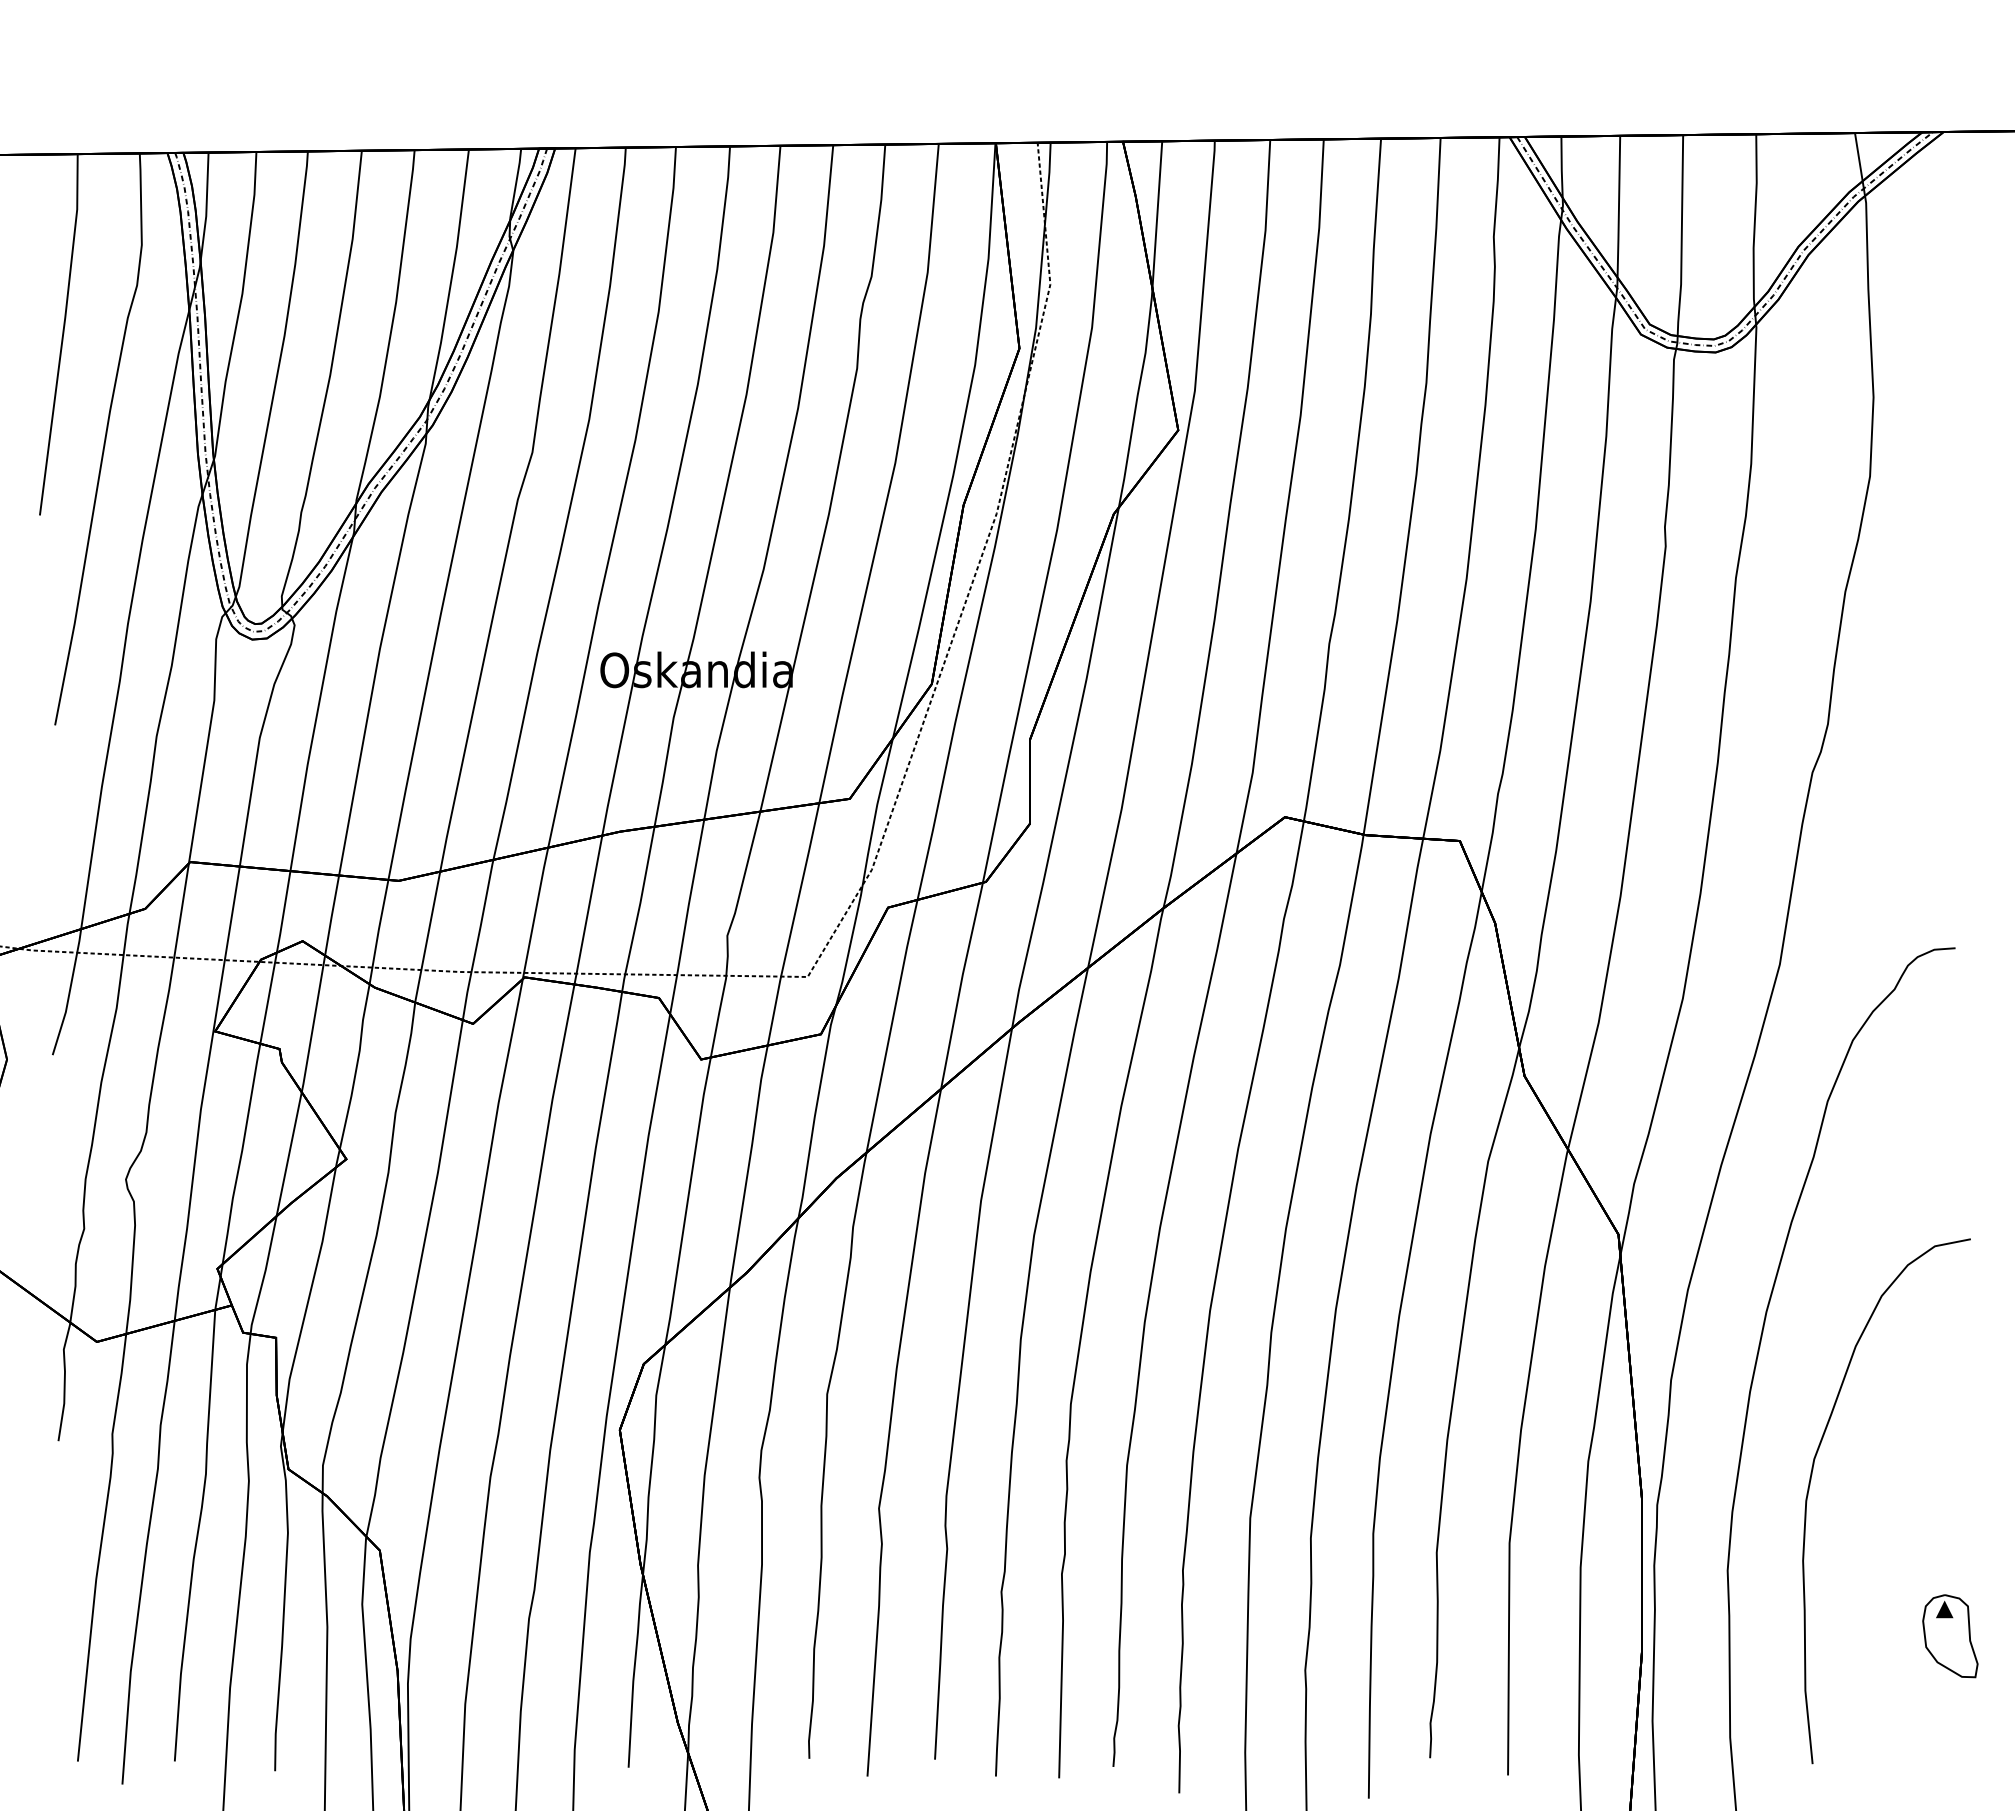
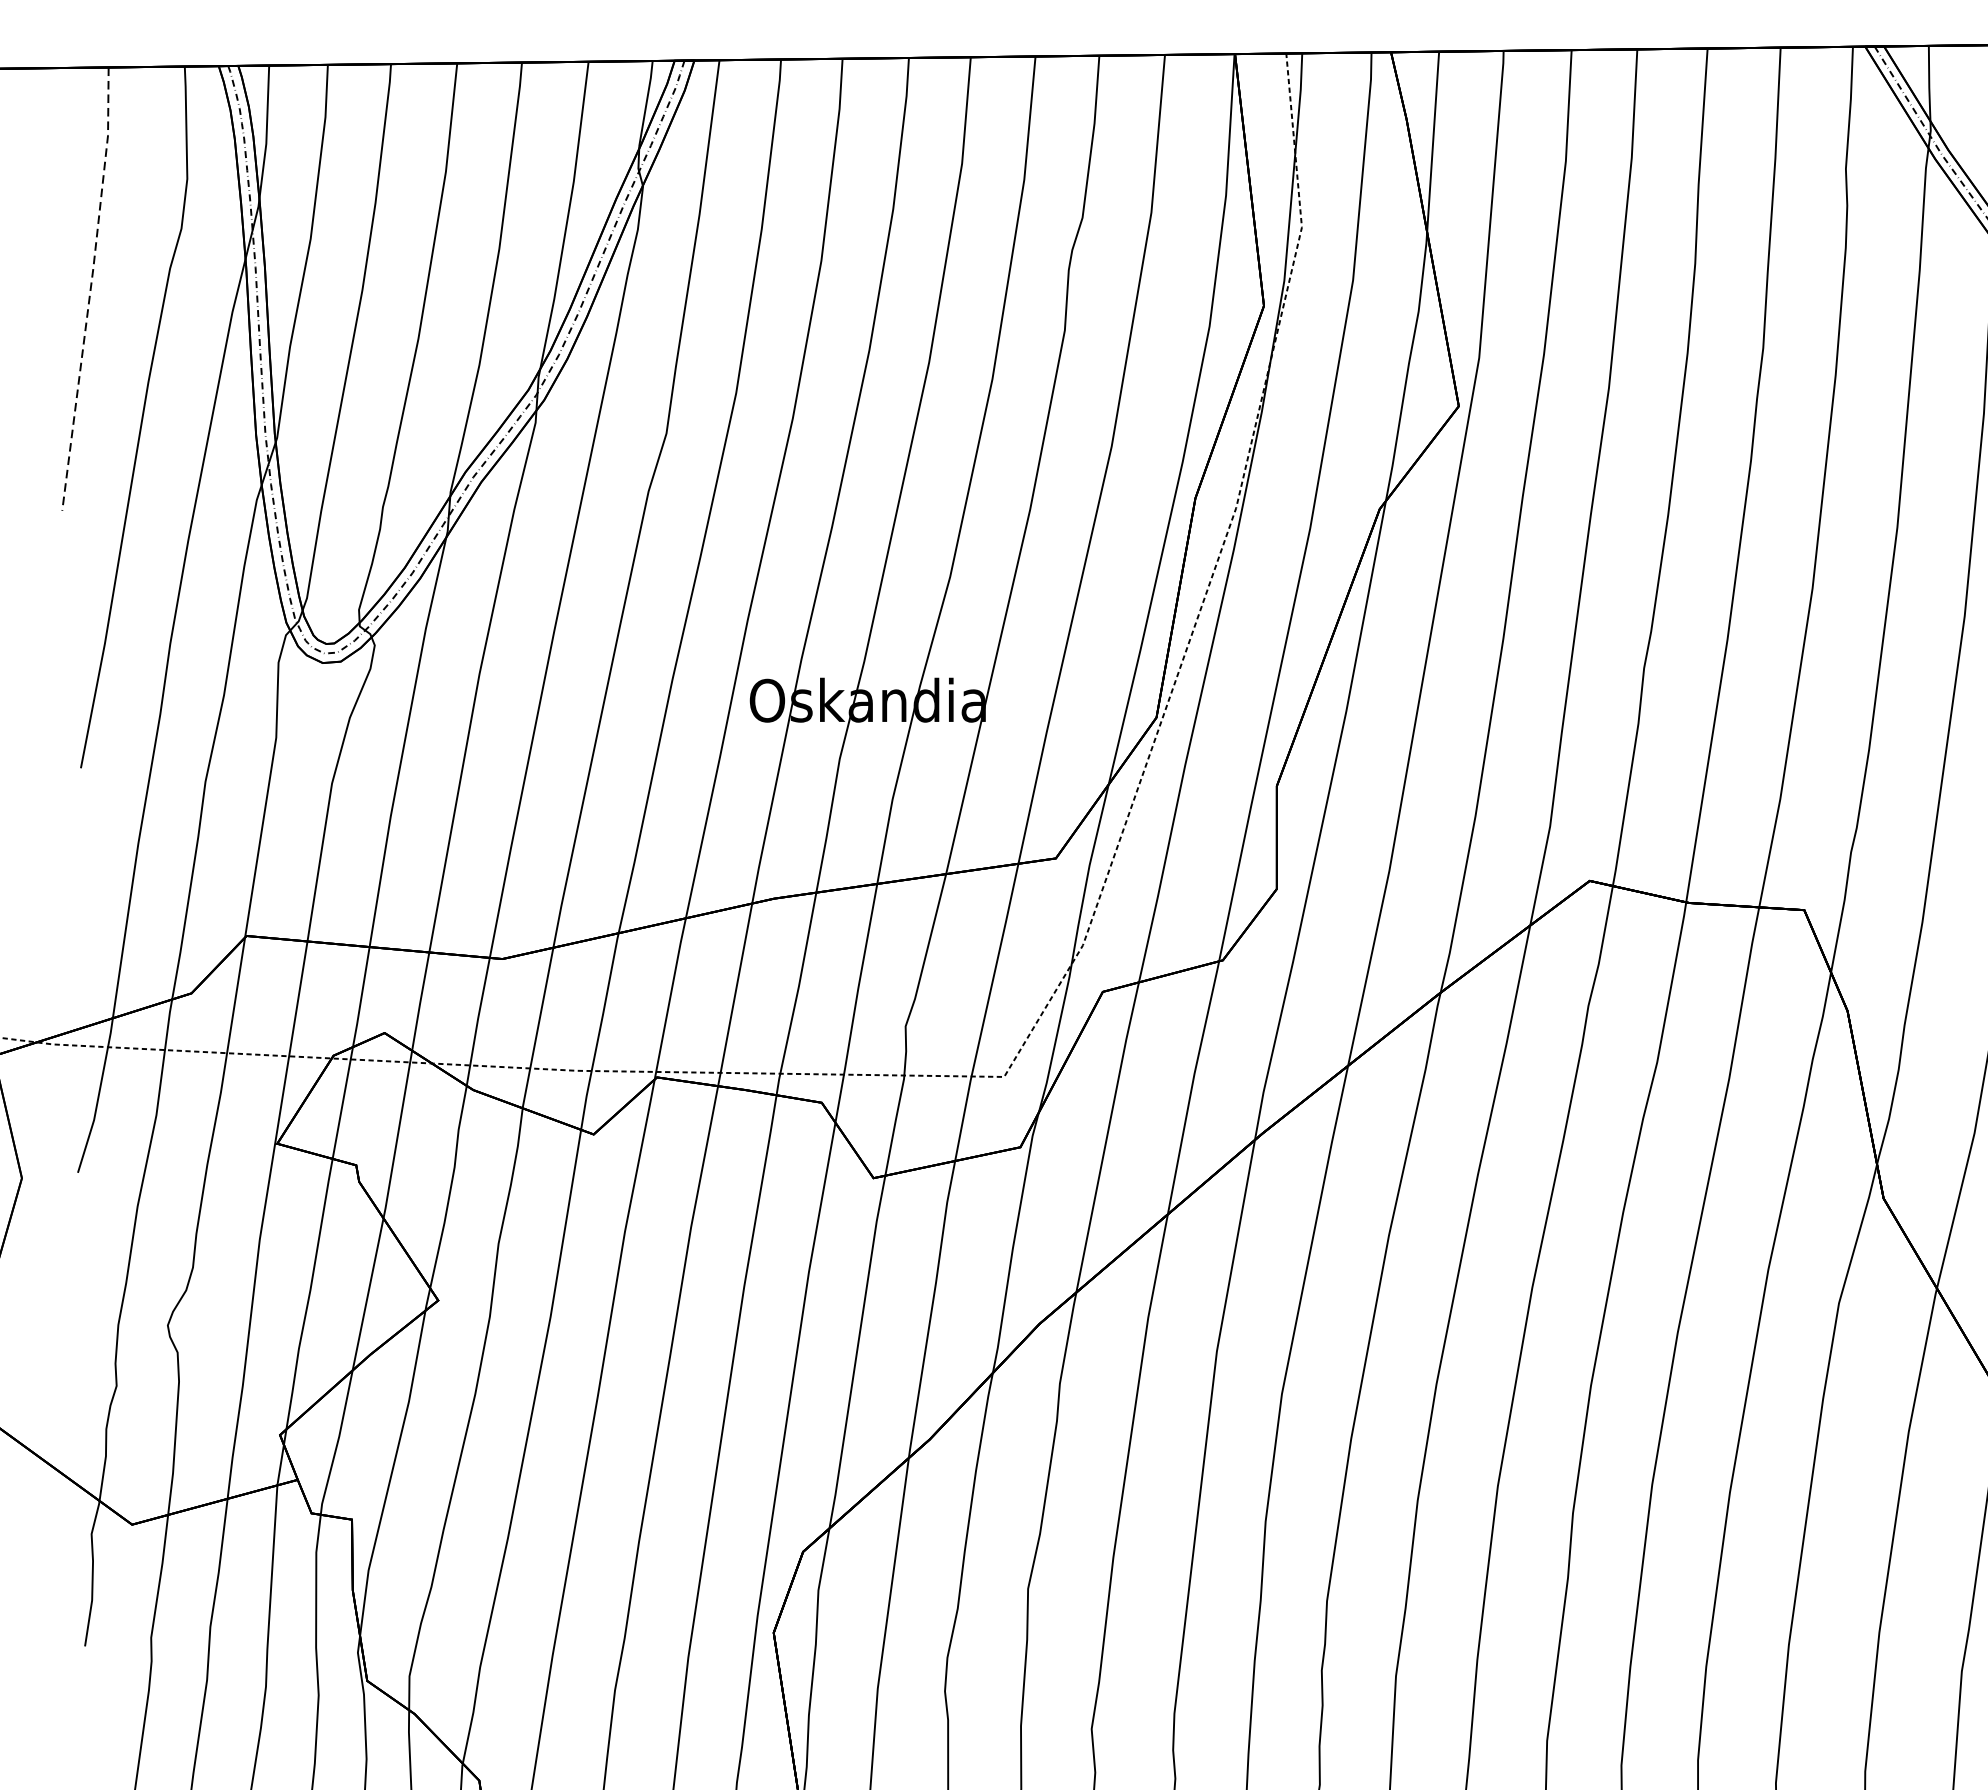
line: (63, 334) -> (91, 288), solid -> dashed

